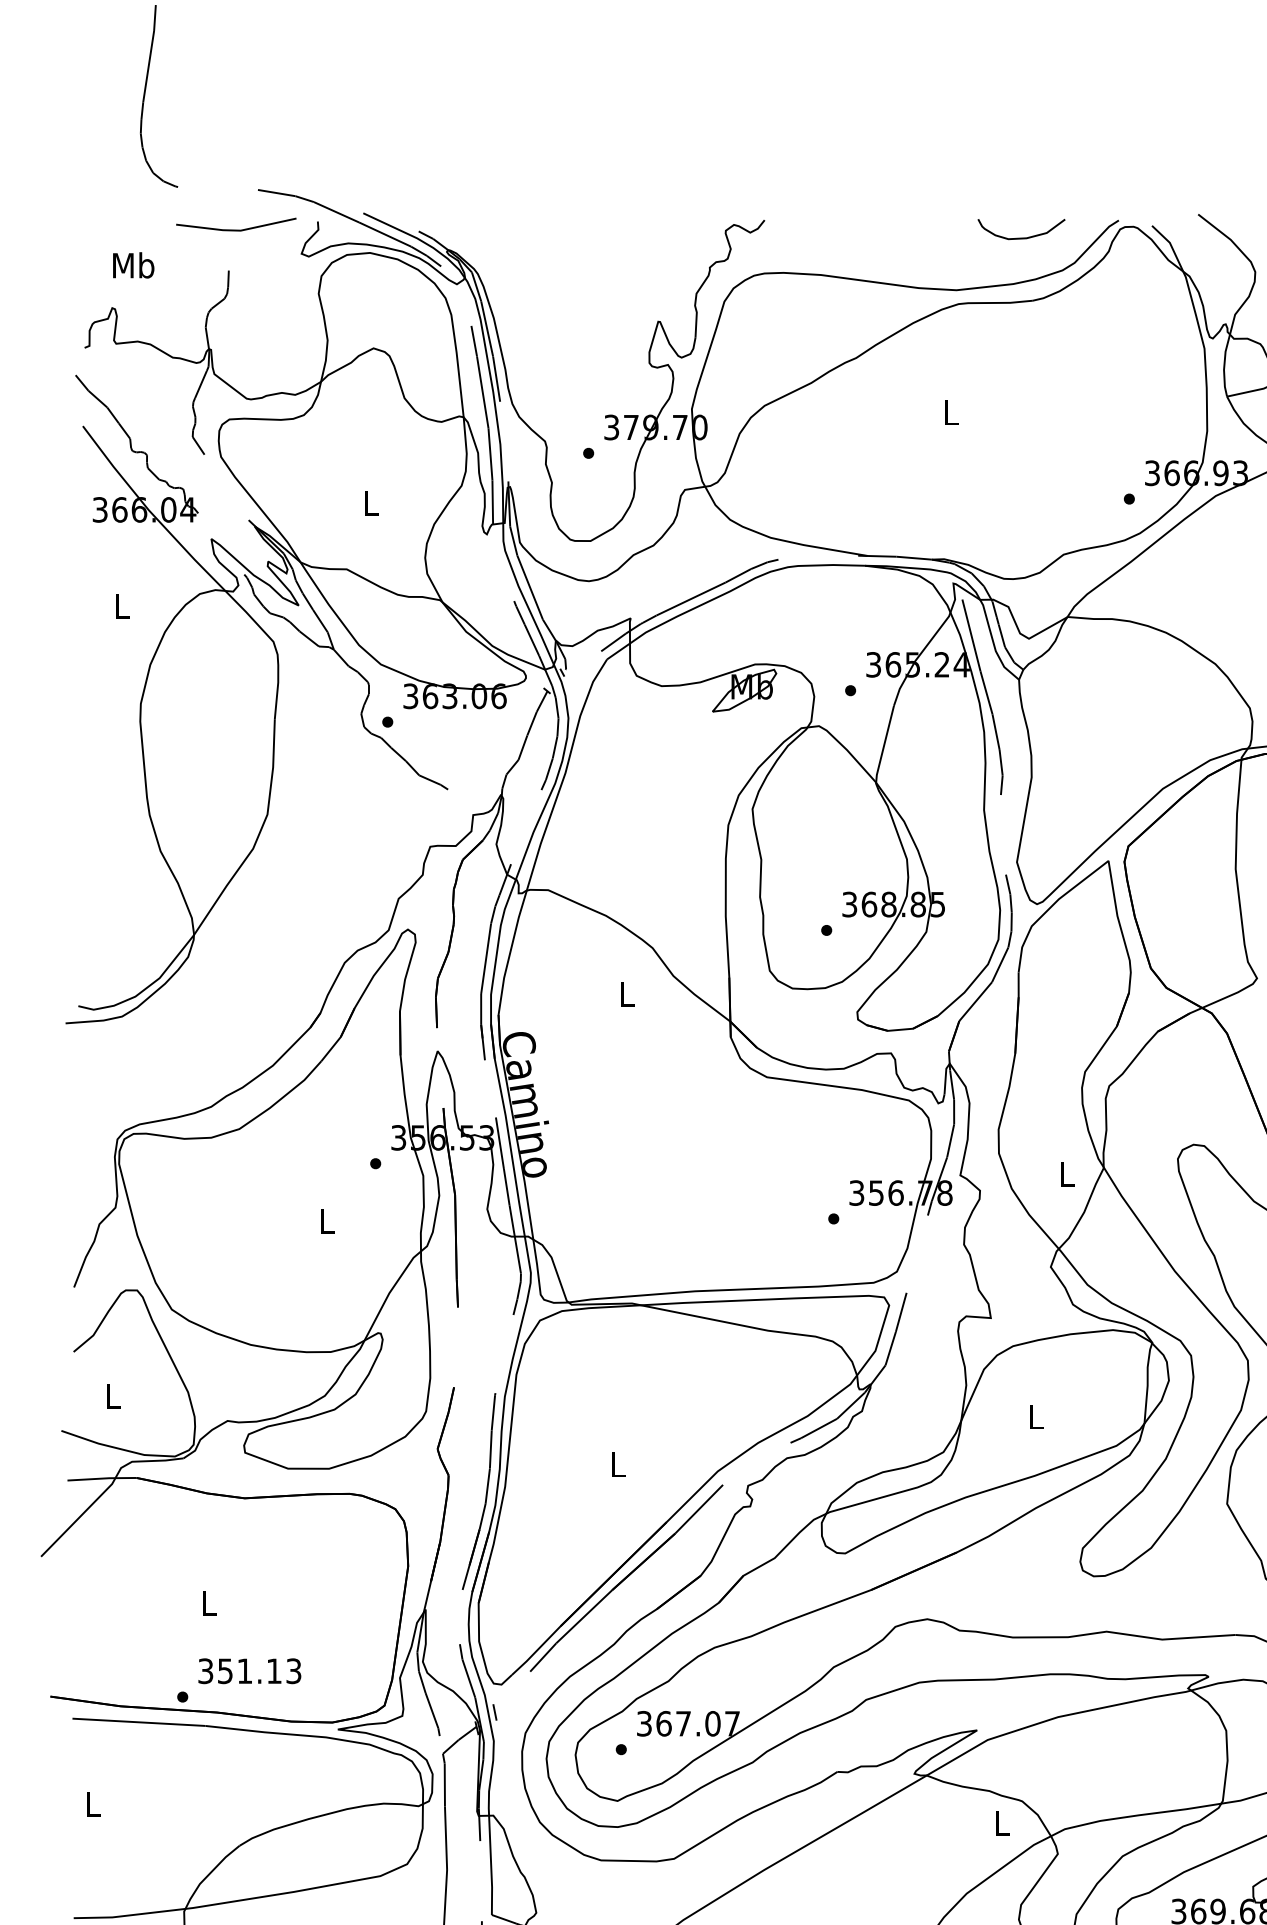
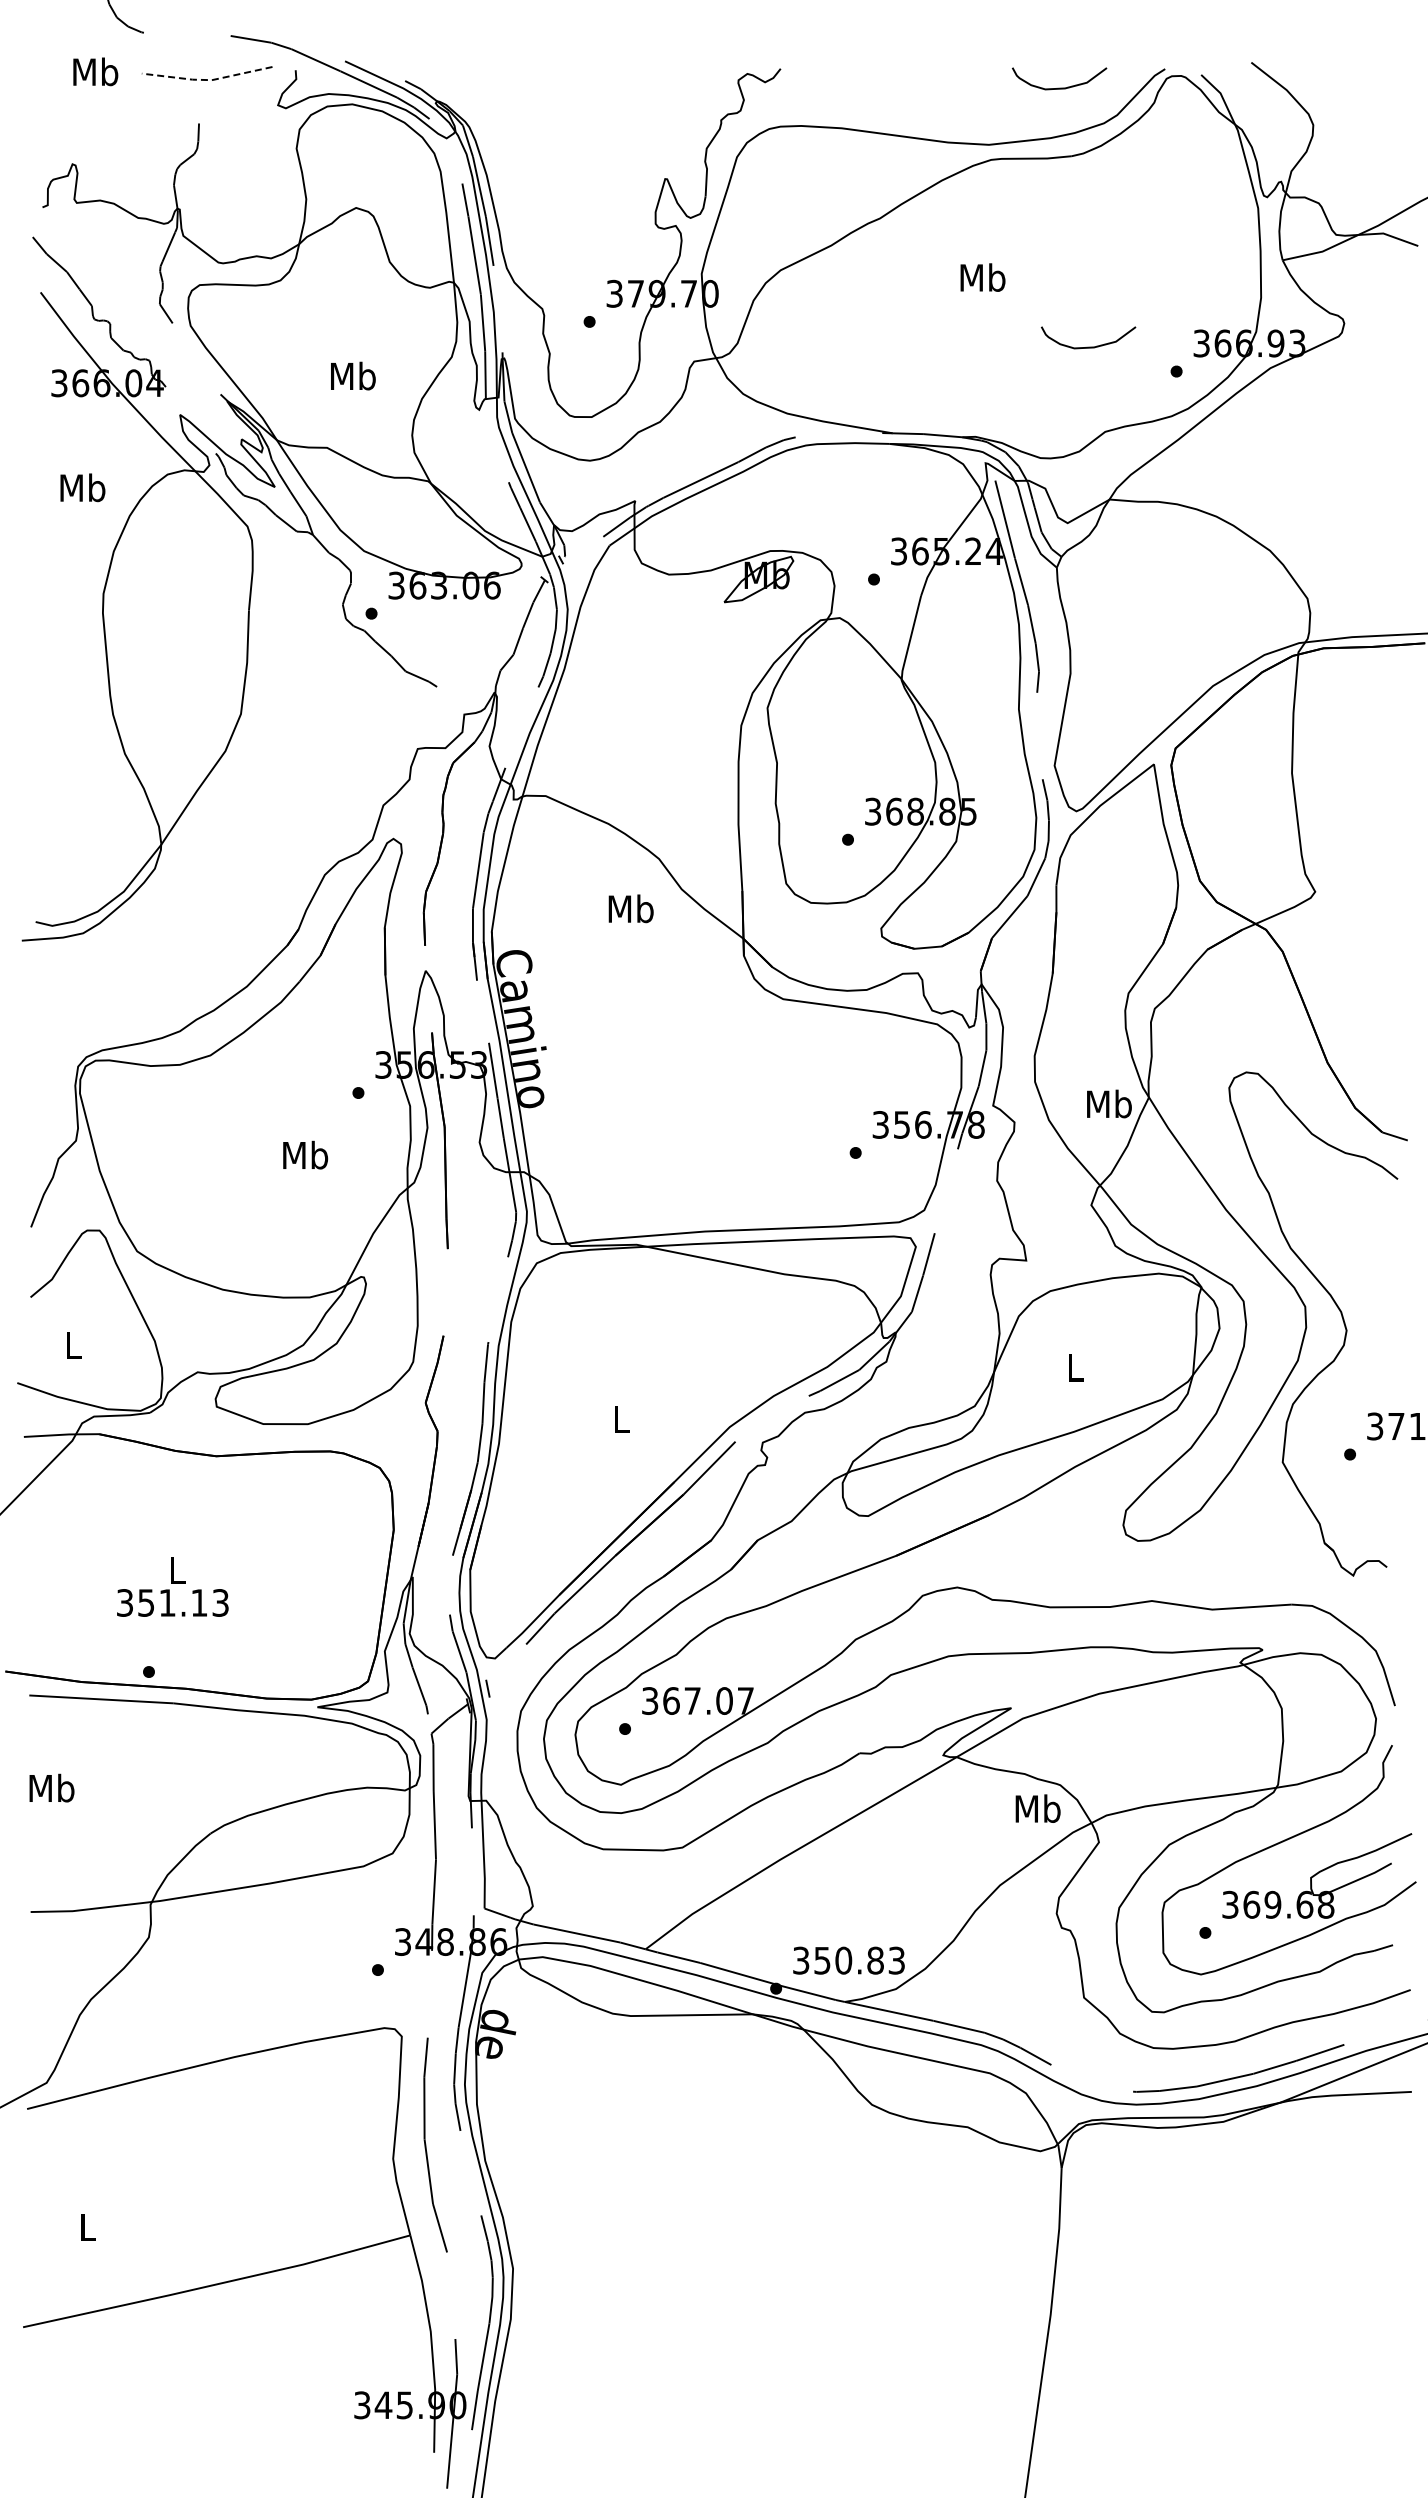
line: (236, 230) -> (207, 80), solid -> dashed
text: (133, 265) -> (95, 71), moved
text: (950, 412) -> (982, 277), L -> Mb
curve: (1048, 476) -> (1088, 346), added
text: (371, 502) -> (353, 375), L -> Mb
text: (121, 605) -> (82, 487), L -> Mb
text: (626, 993) -> (630, 908), L -> Mb
text: (1067, 1173) -> (1109, 1103), L -> Mb
text: (326, 1220) -> (305, 1154), L -> Mb
text: (249, 1670) -> (172, 1602), moved
text: (92, 1803) -> (51, 1787), L -> Mb
text: (1001, 1822) -> (1037, 1808), L -> Mb

